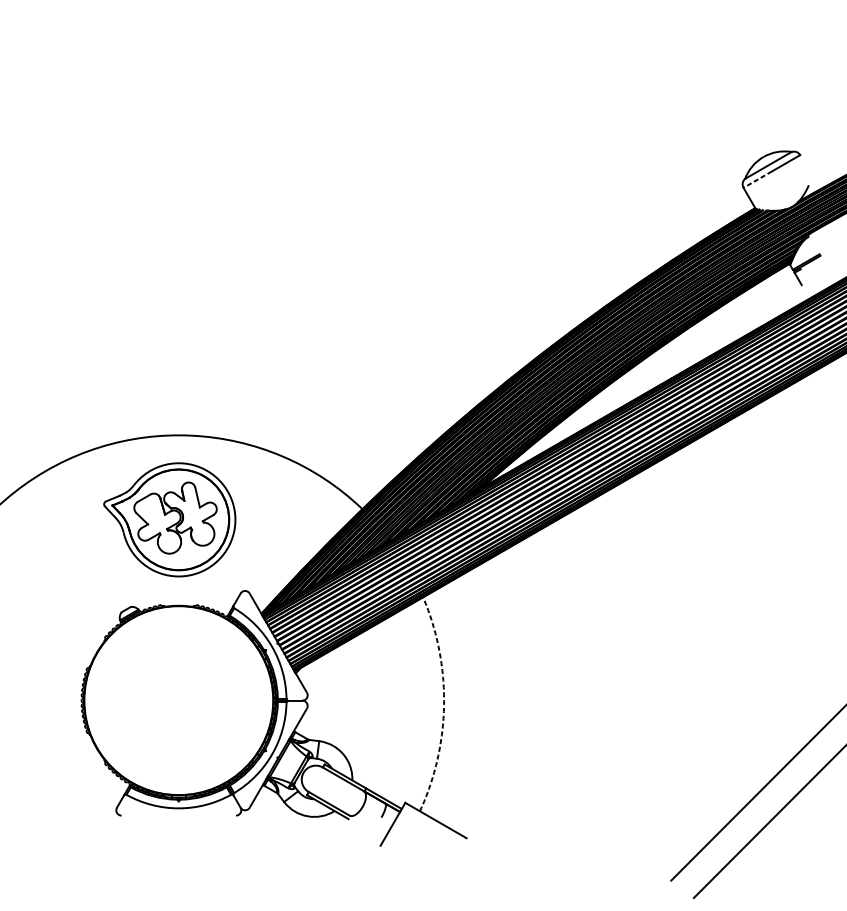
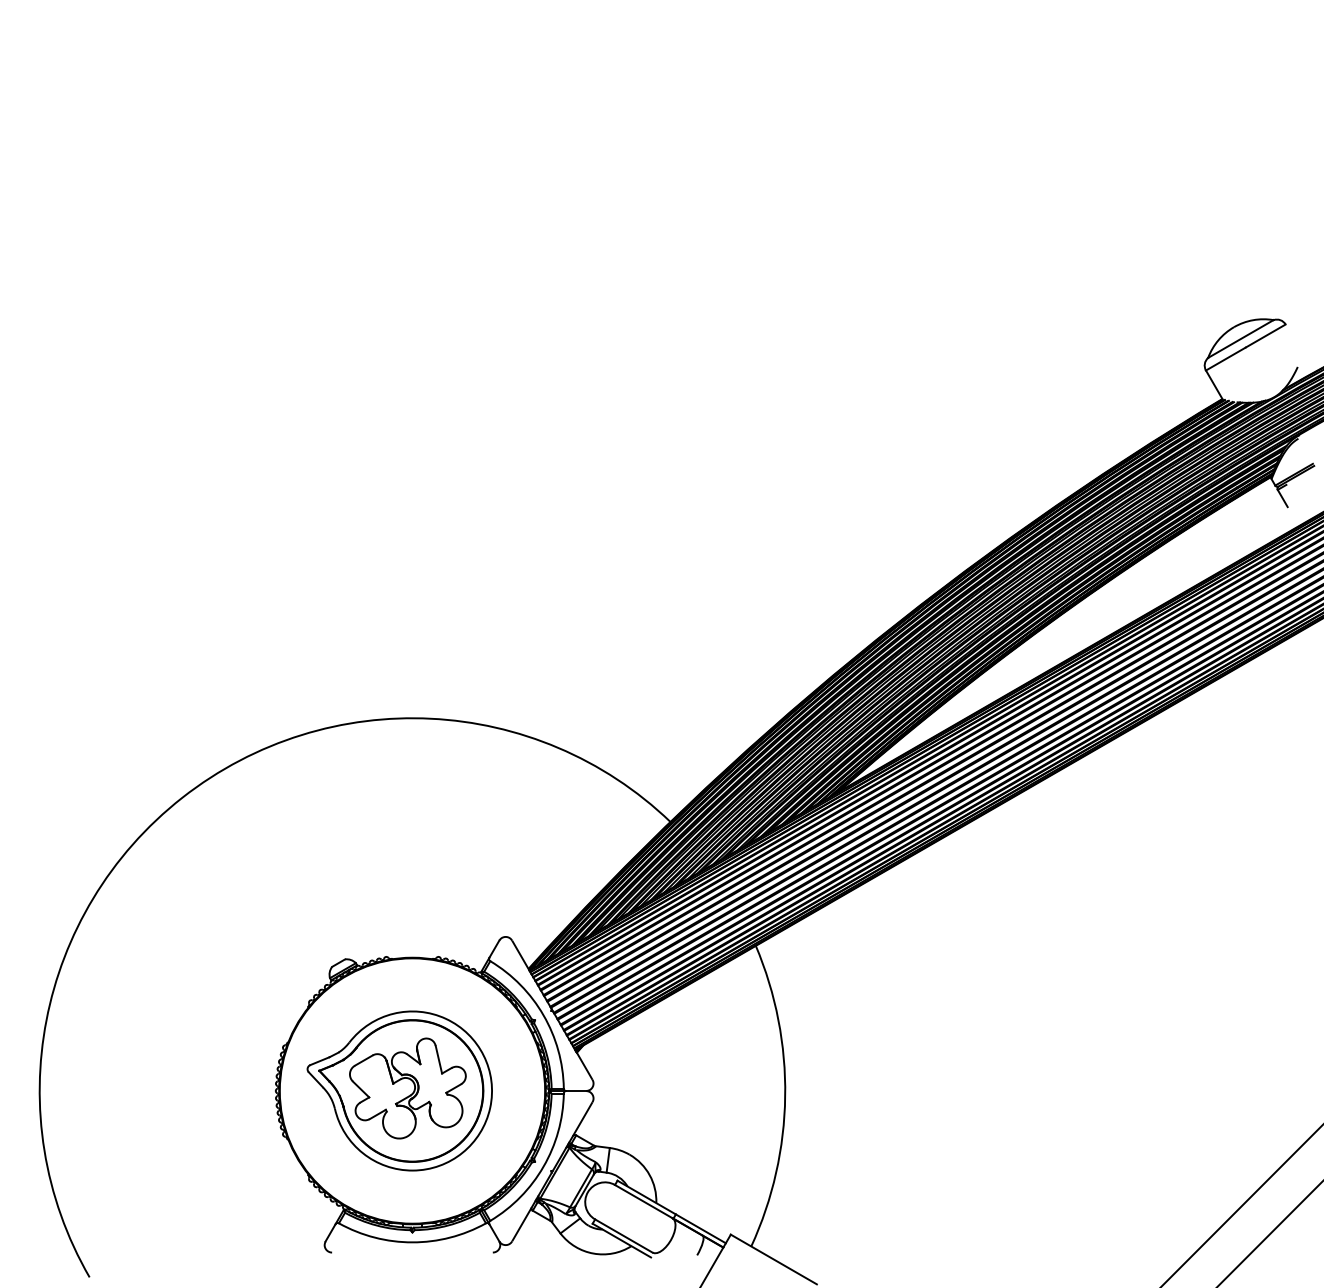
line: (757, 180) -> (1225, 359), dashed -> solid
part: (169, 519) -> (399, 1090), moved
arc: (444, 704) -> (785, 1096), dashed -> solid

